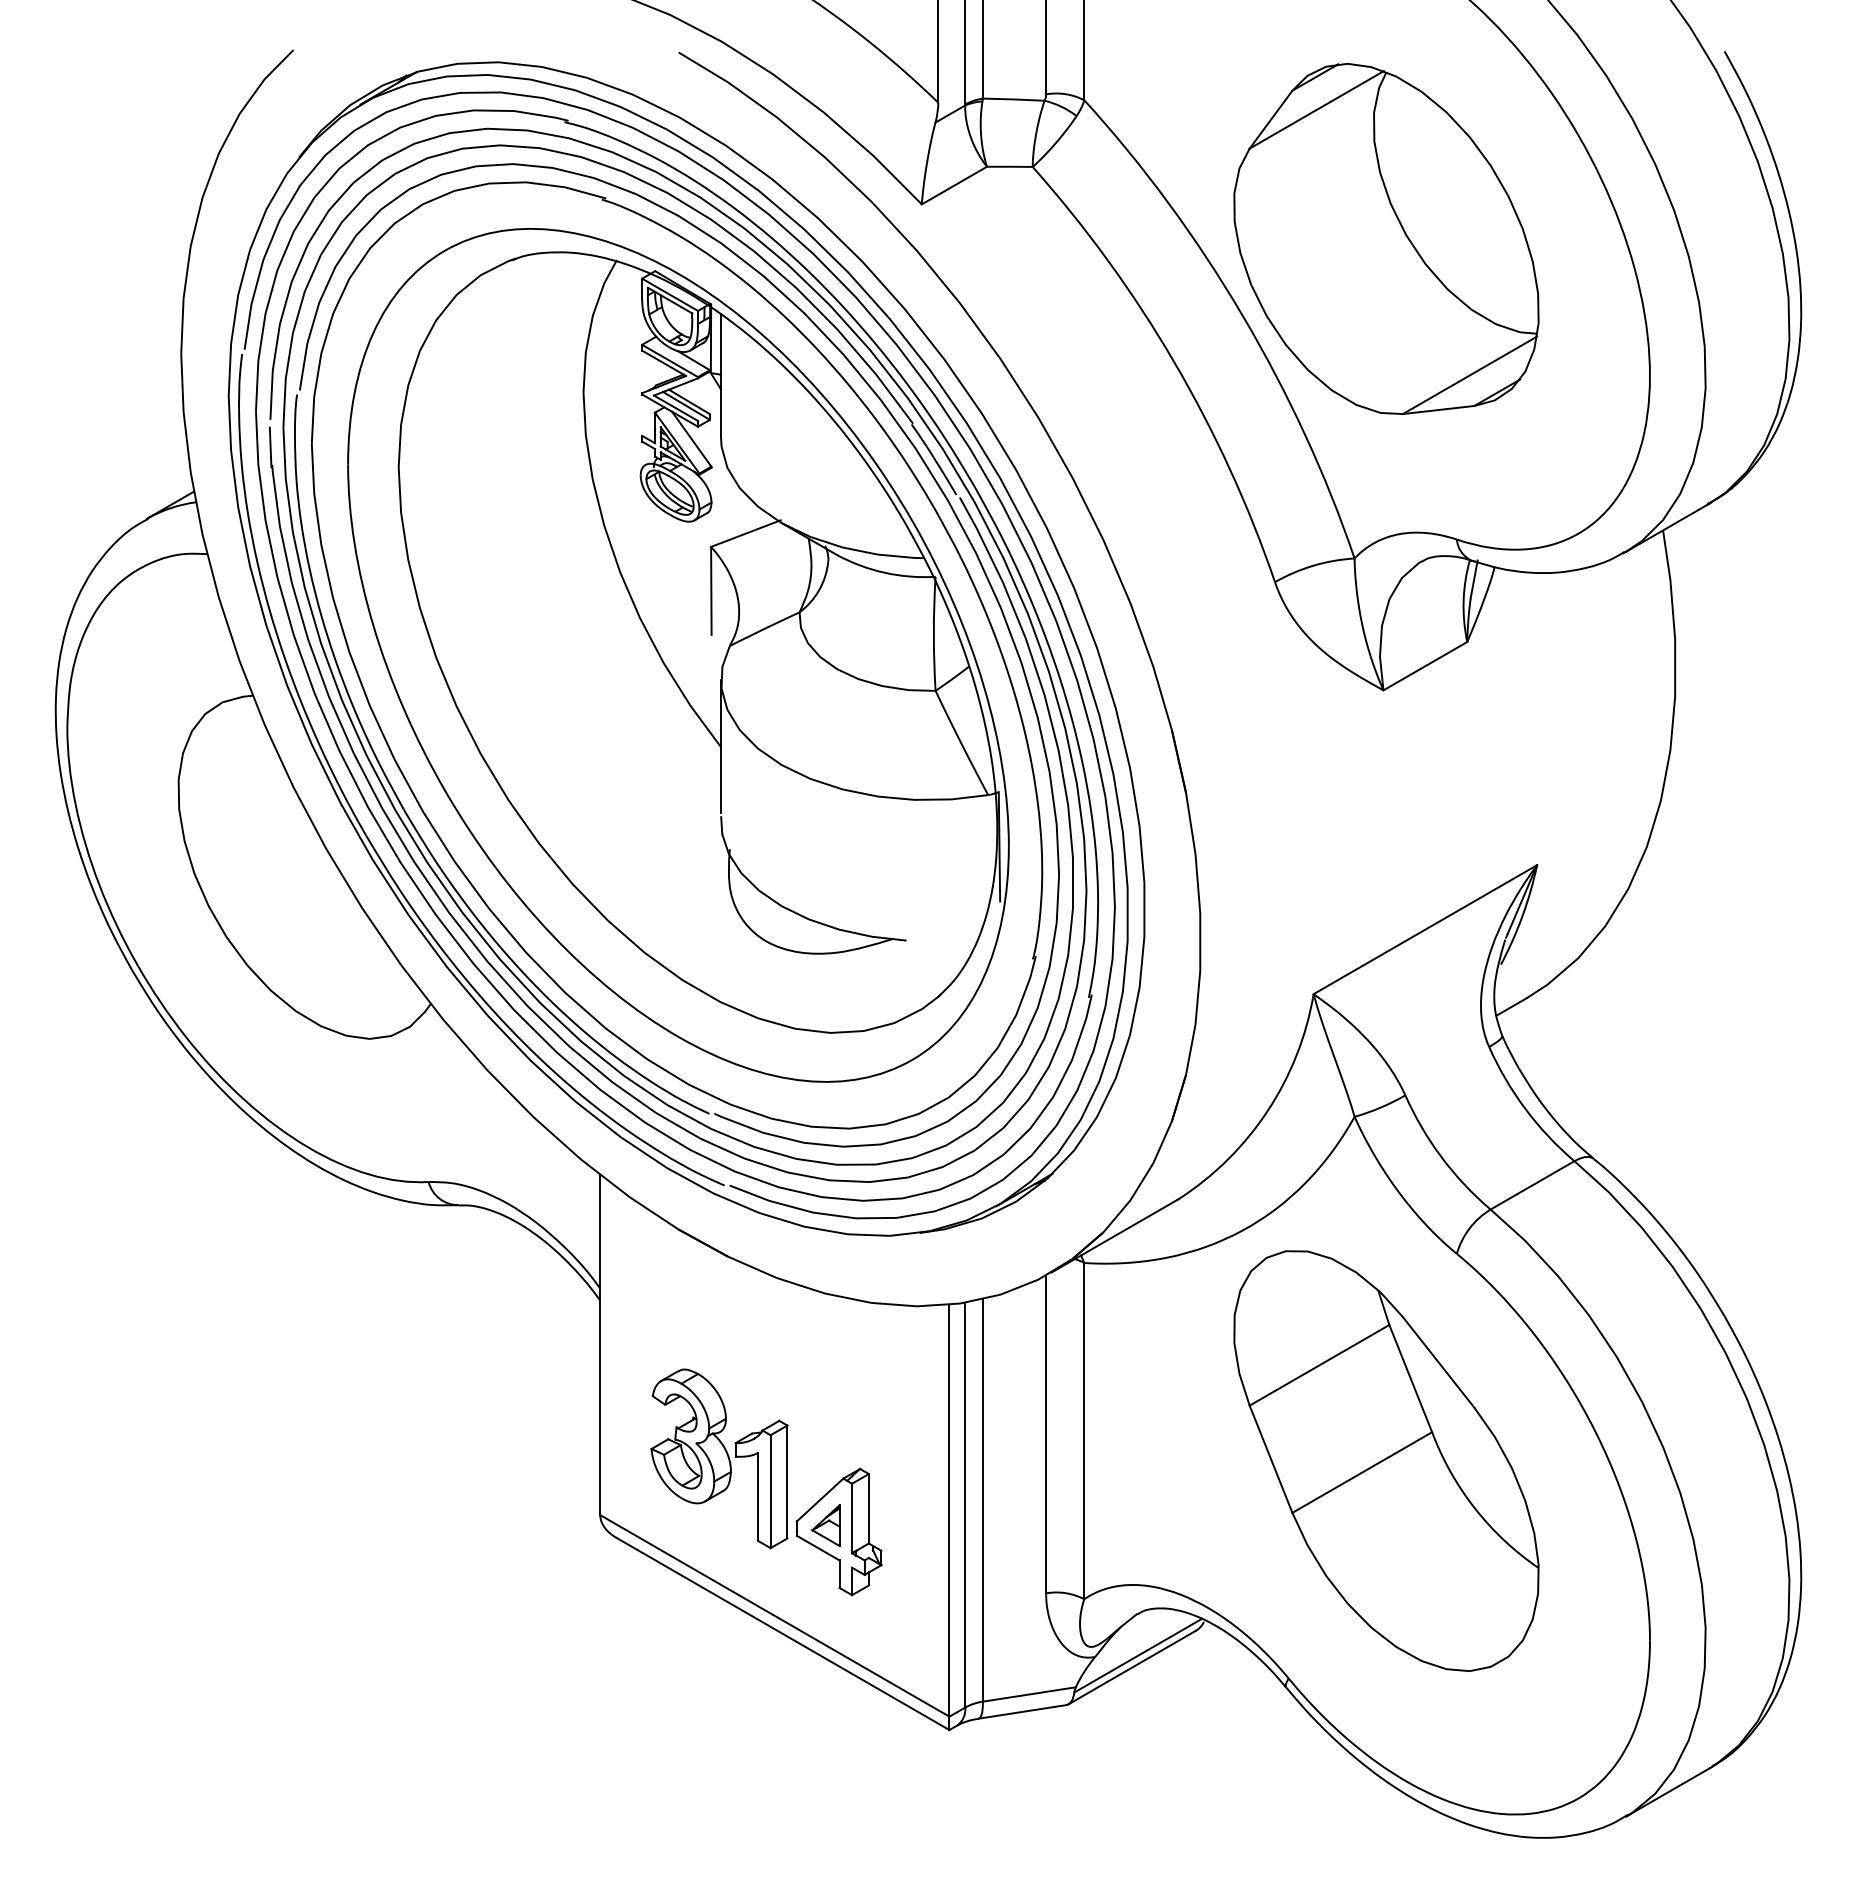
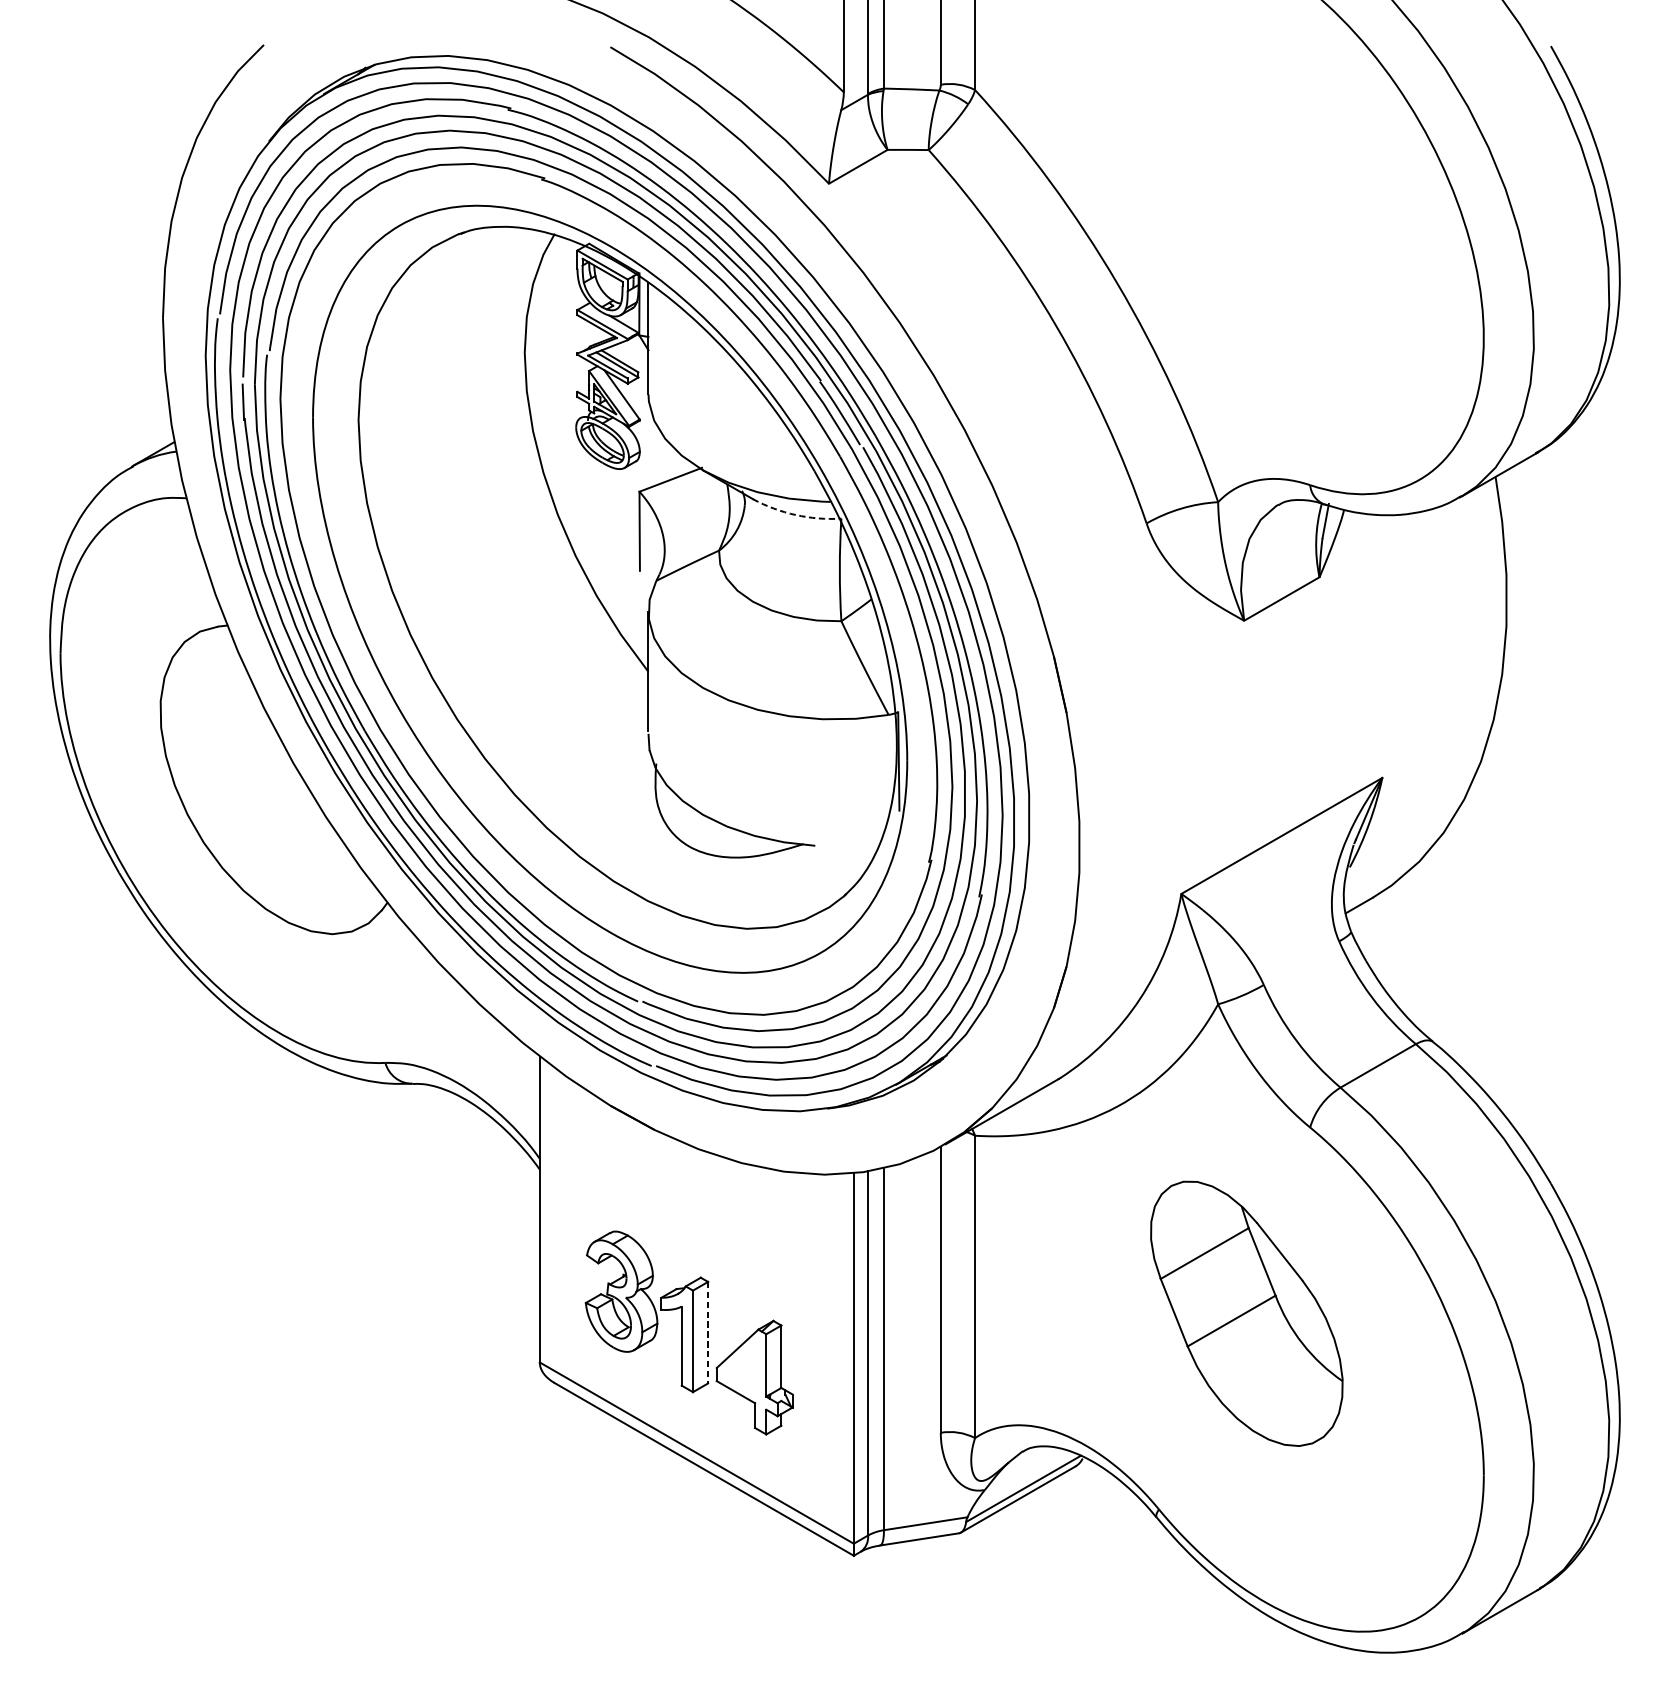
part: (1386, 239) -> (1246, 215), removed
arc: (884, 572) -> (795, 514), solid -> dashed
part: (1386, 1460) -> (1246, 1313), size x0.7
line: (787, 1482) -> (708, 1333), solid -> dashed
part: (825, 1525) -> (742, 1371), removed

